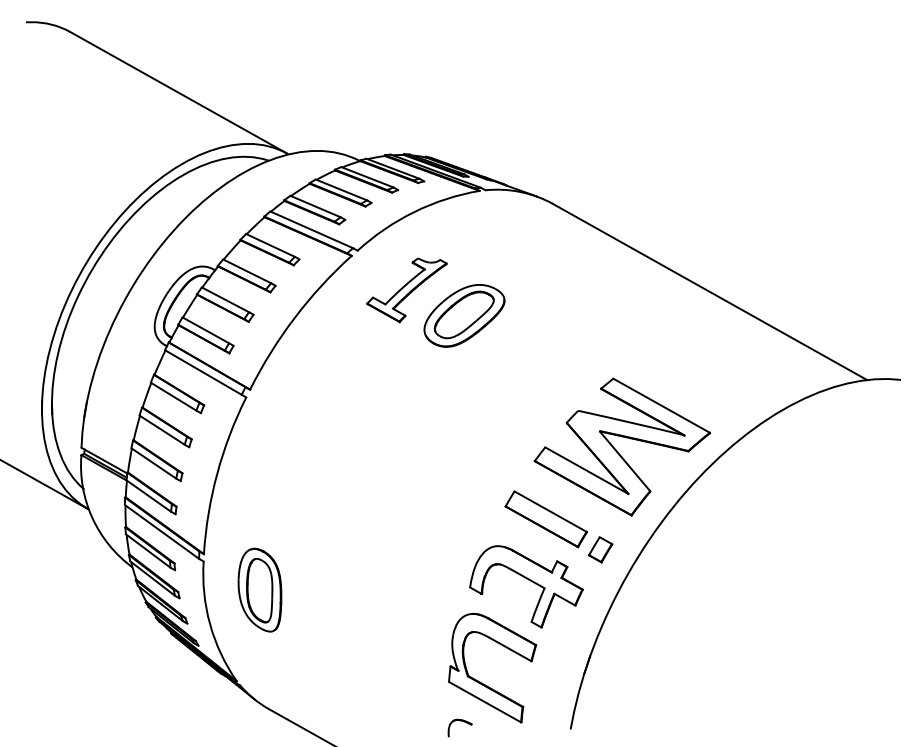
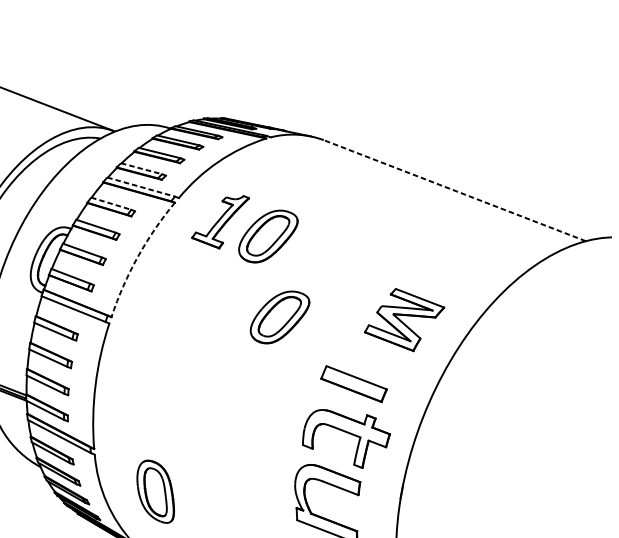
line: (316, 206) -> (142, 168), solid -> dashed
line: (312, 230) -> (141, 187), solid -> dashed
line: (270, 245) -> (111, 203), solid -> dashed
line: (709, 291) -> (454, 190), solid -> dashed
arc: (294, 318) -> (137, 257), solid -> dashed
part: (464, 420) -> (280, 317), added
part: (621, 446) -> (403, 319), size x0.6
part: (600, 549) -> (399, 401), removed
part: (259, 589) -> (155, 491), moved

